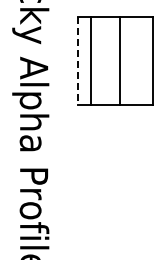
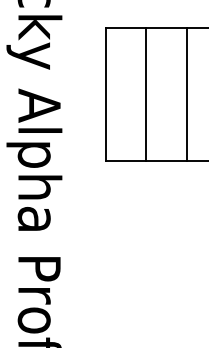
line: (90, 60) -> (145, 94), moved
line: (120, 60) -> (187, 94), moved
line: (78, 61) -> (106, 95), dashed -> solid

